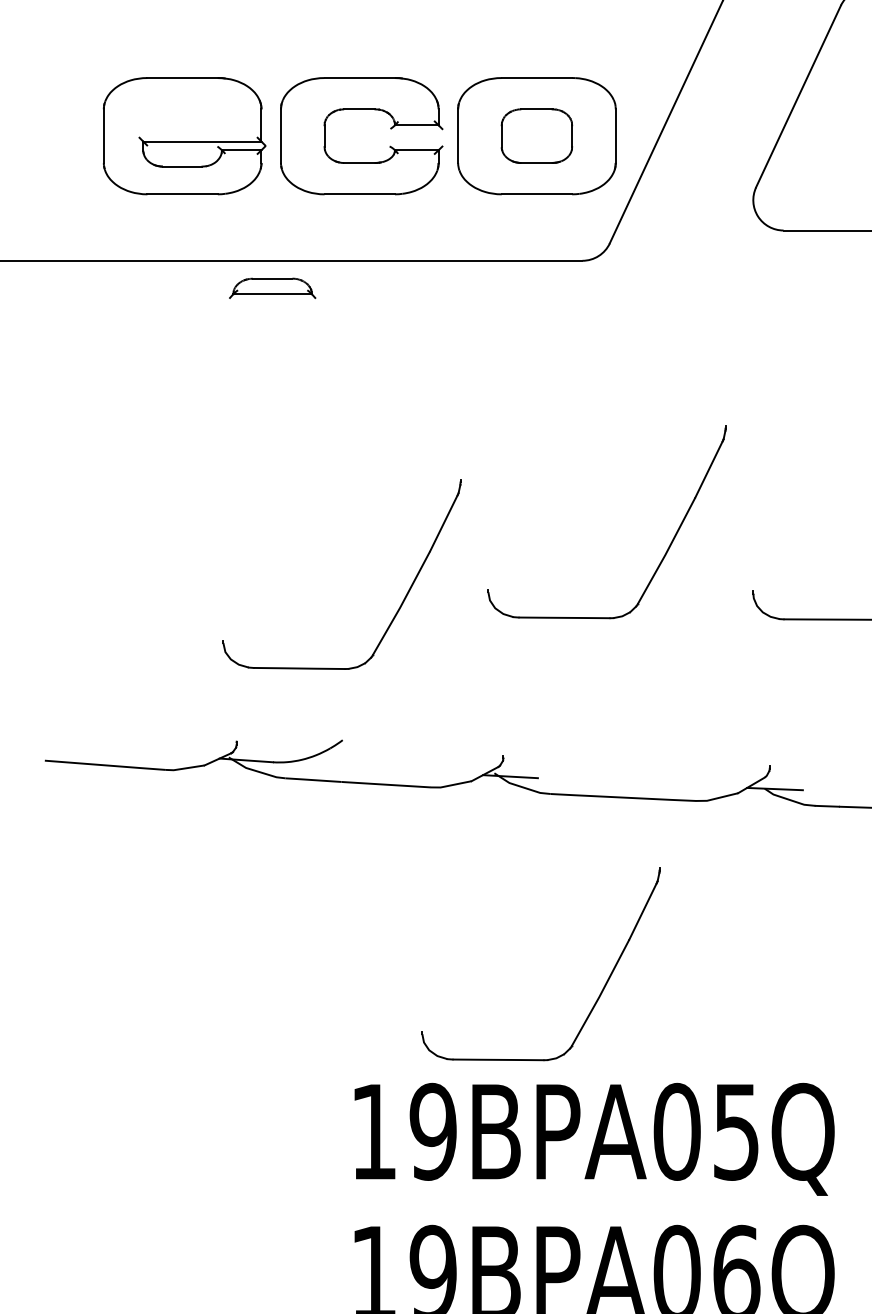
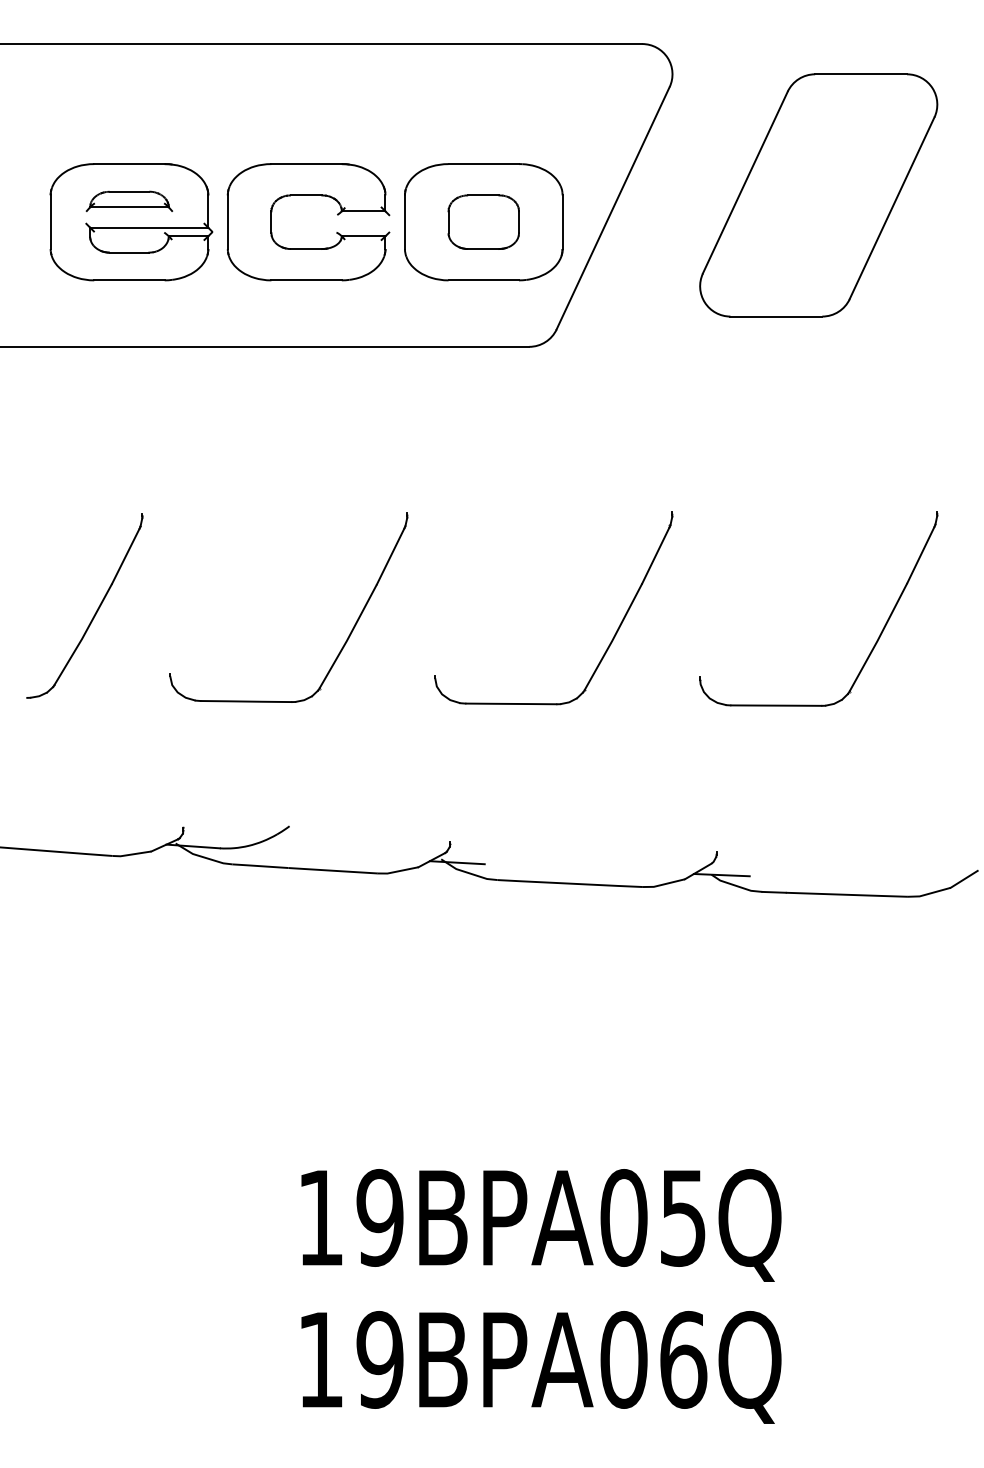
part: (272, 287) -> (129, 200), moved
part: (147, 527) -> (94, 613), added
part: (397, 609) -> (344, 642), moved
part: (597, 997) -> (544, 1083), removed

